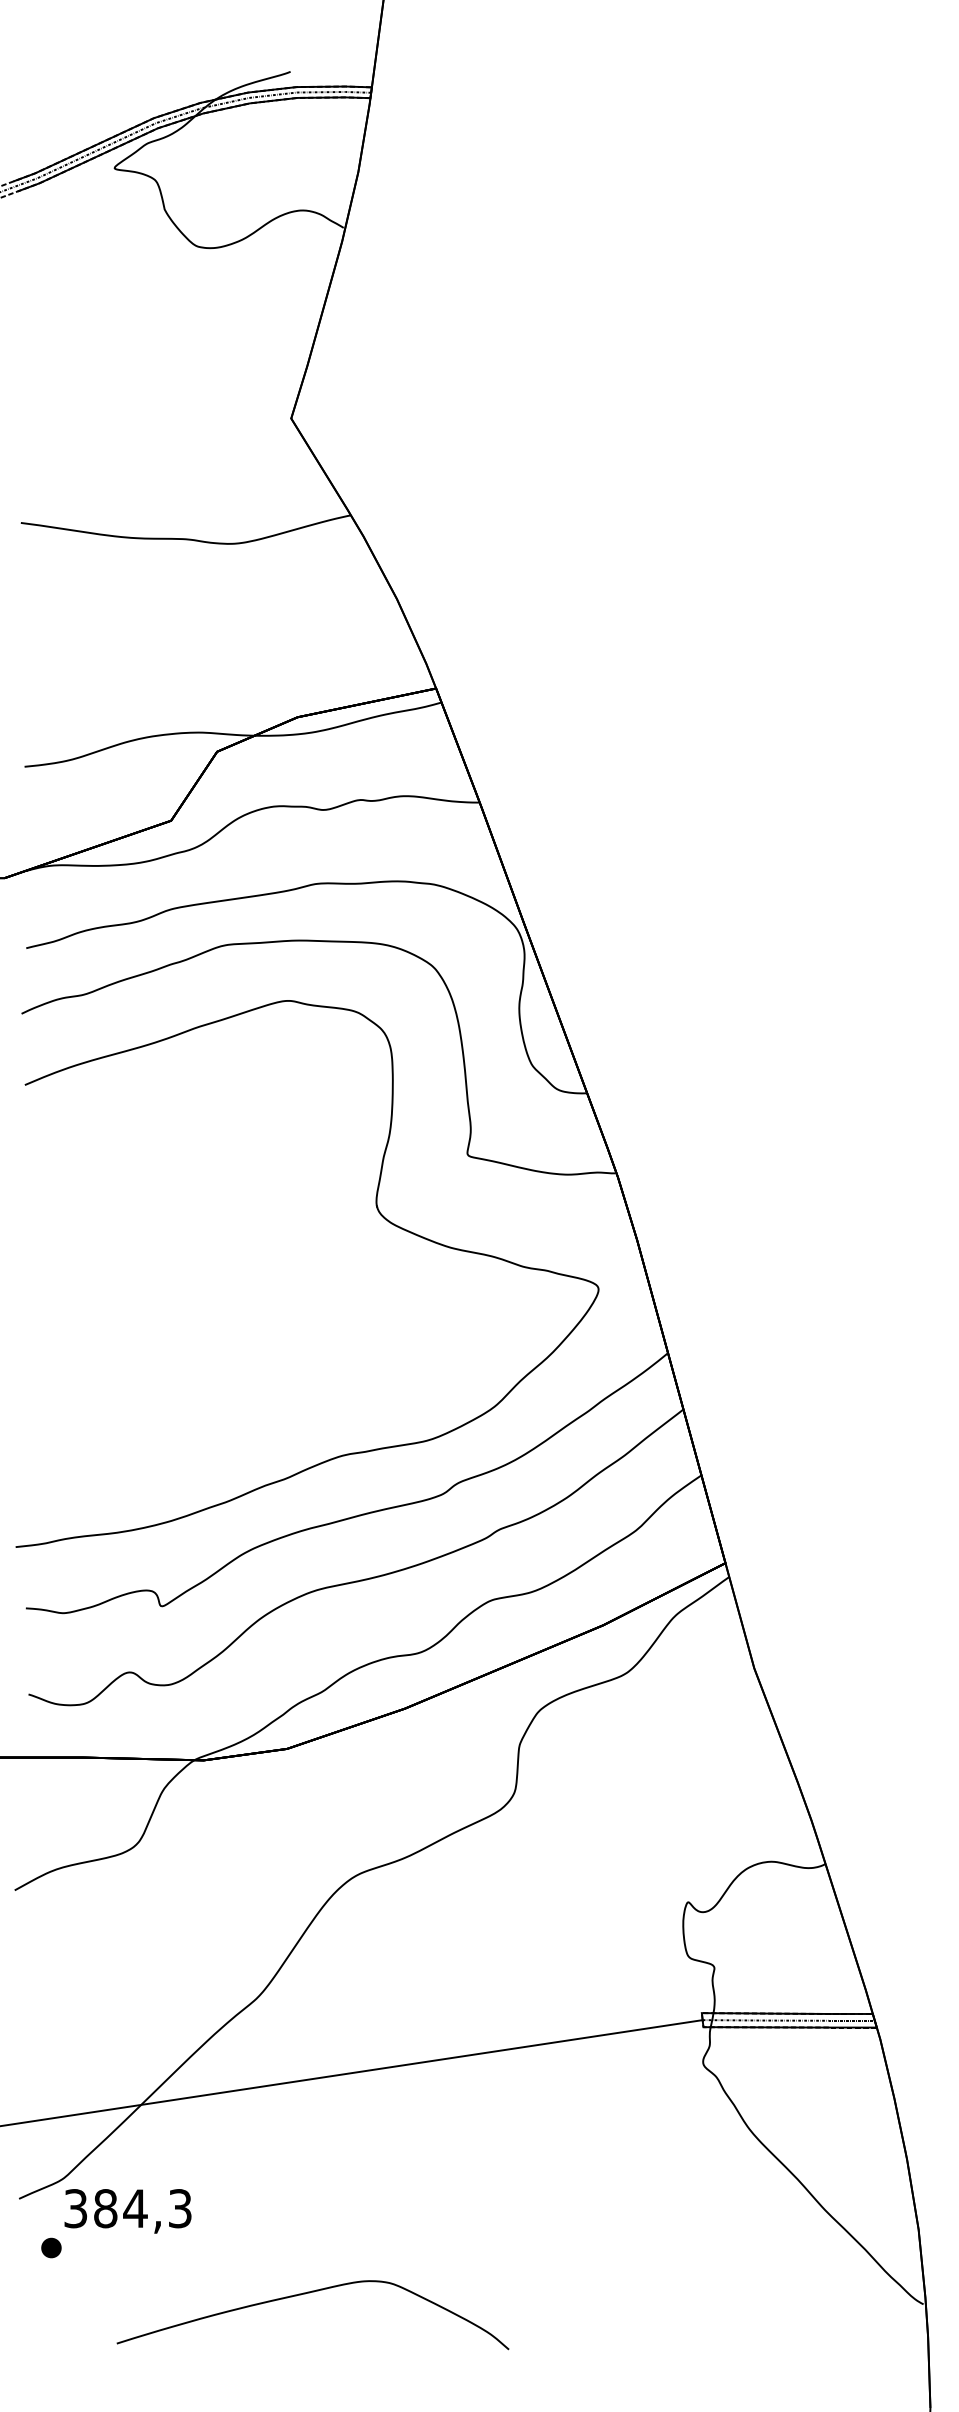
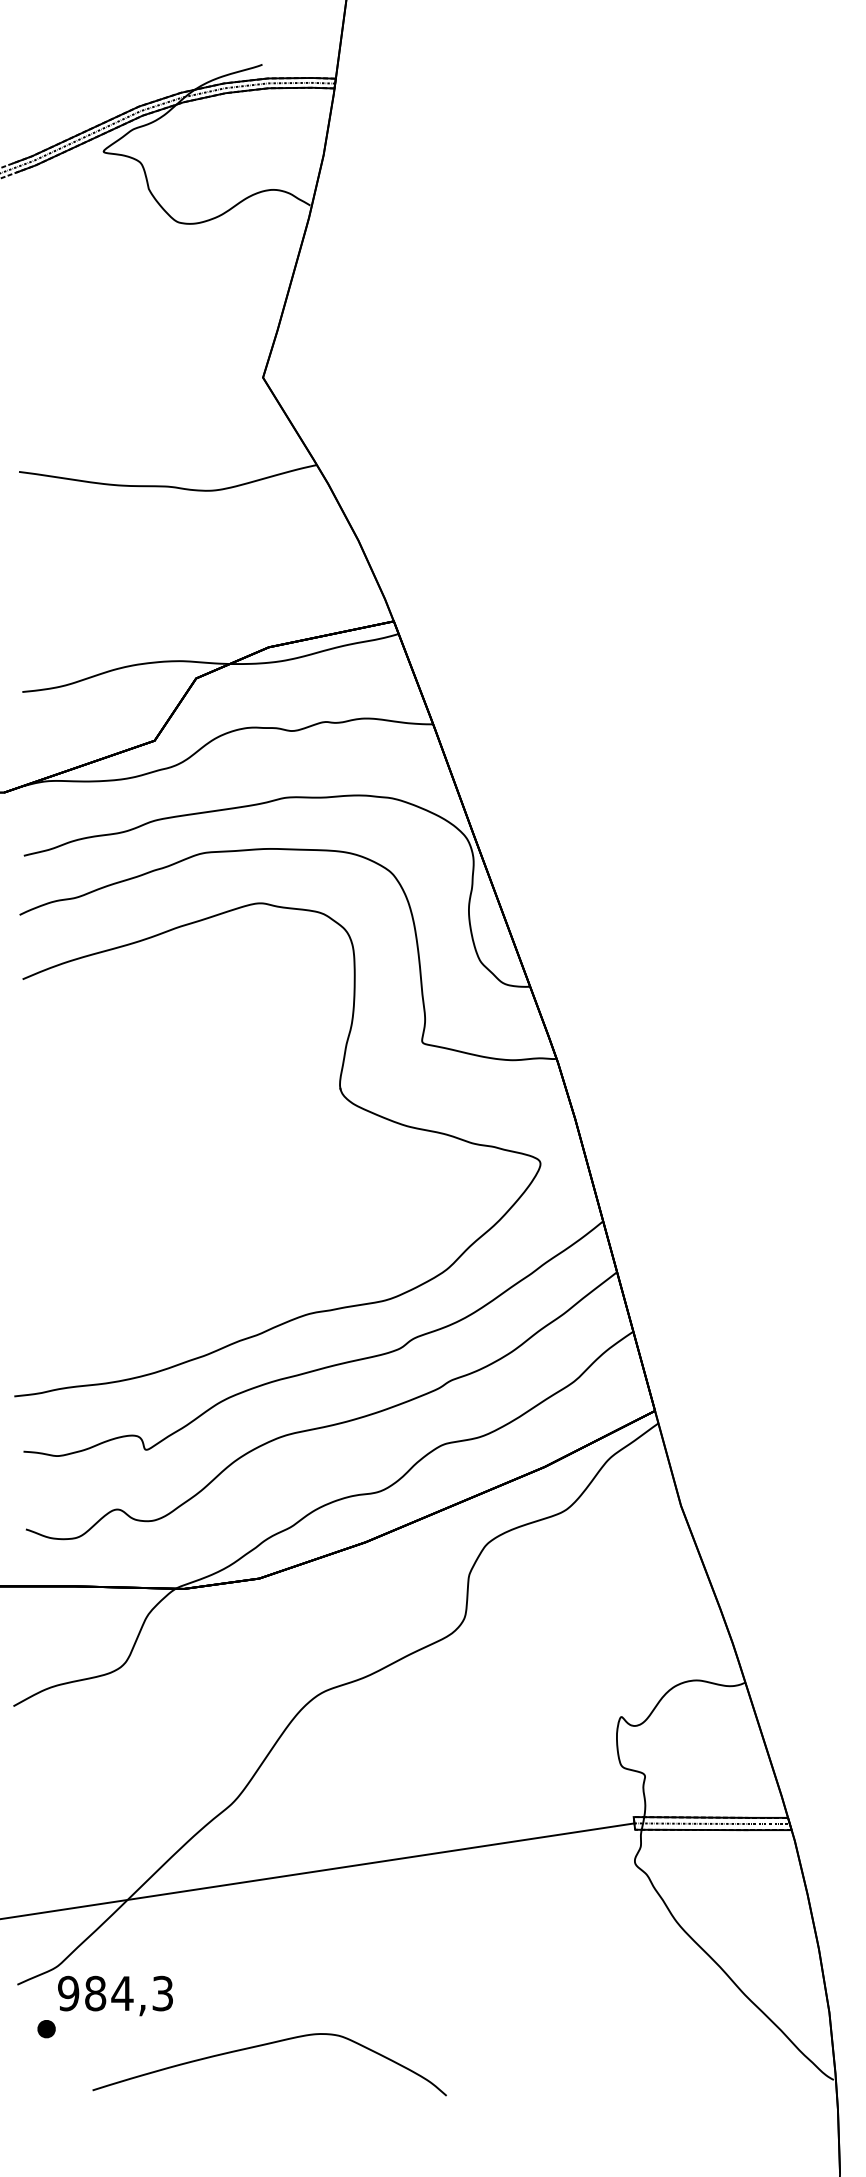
text: (75, 2208) -> (68, 1993), 384,3 -> 984,3
part: (309, 2293) -> (266, 2045), moved

